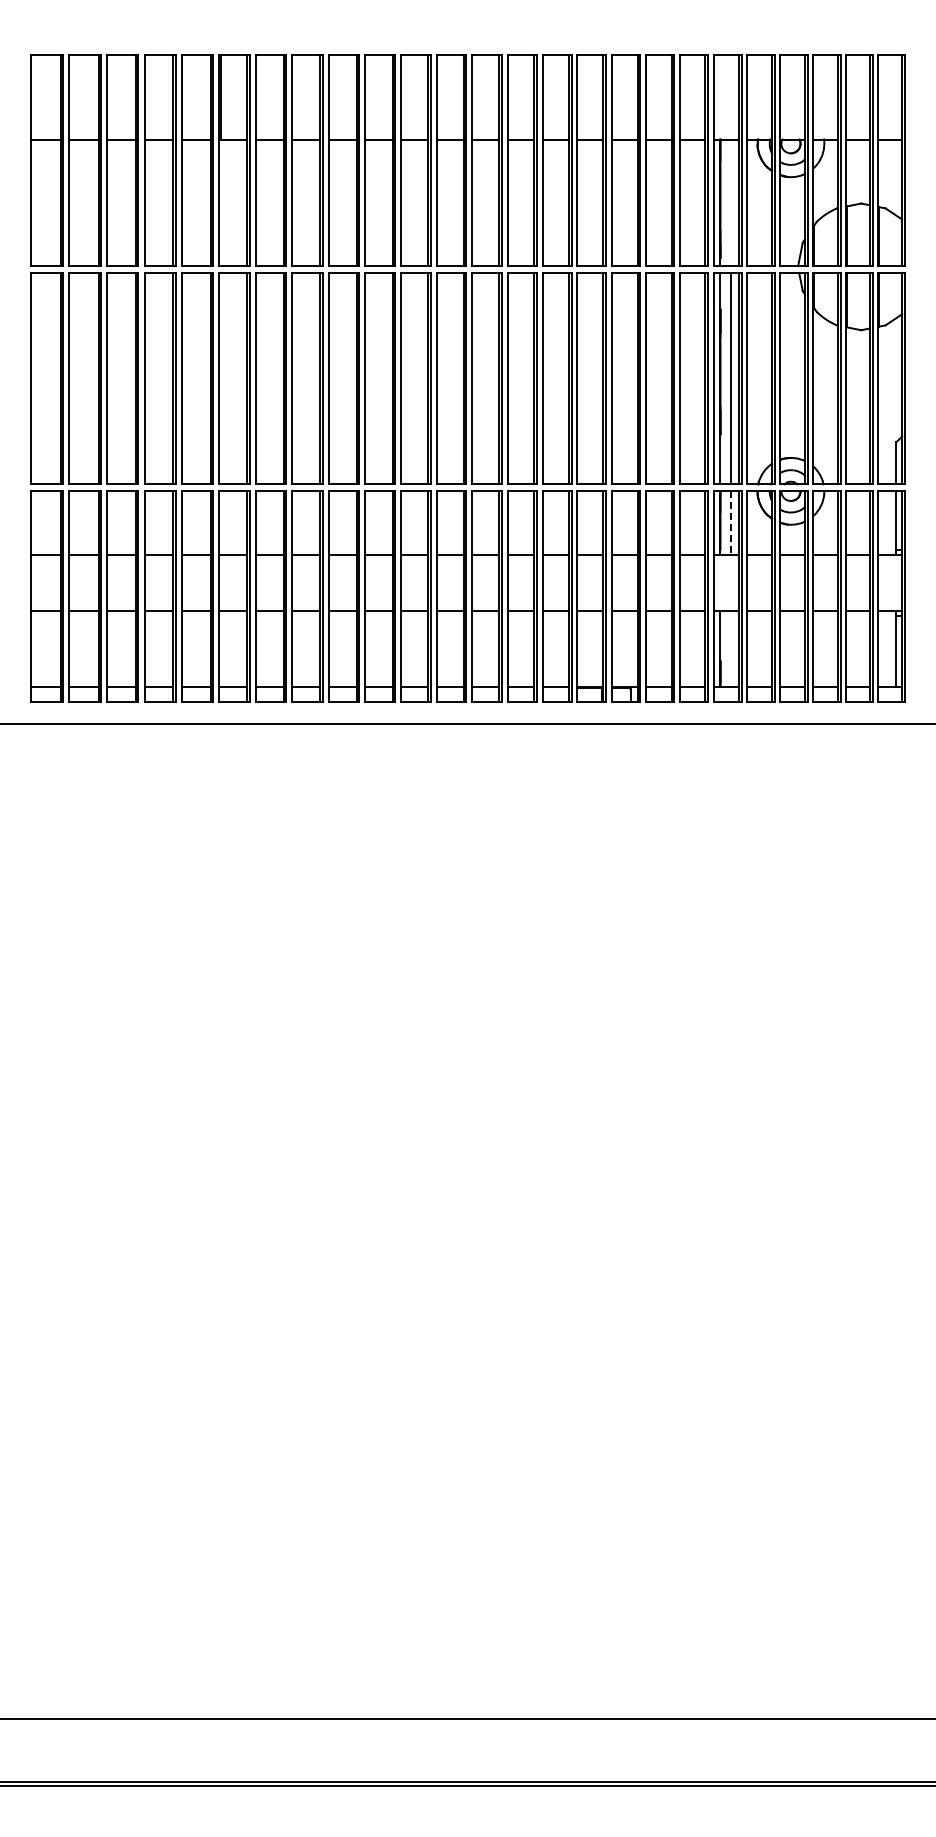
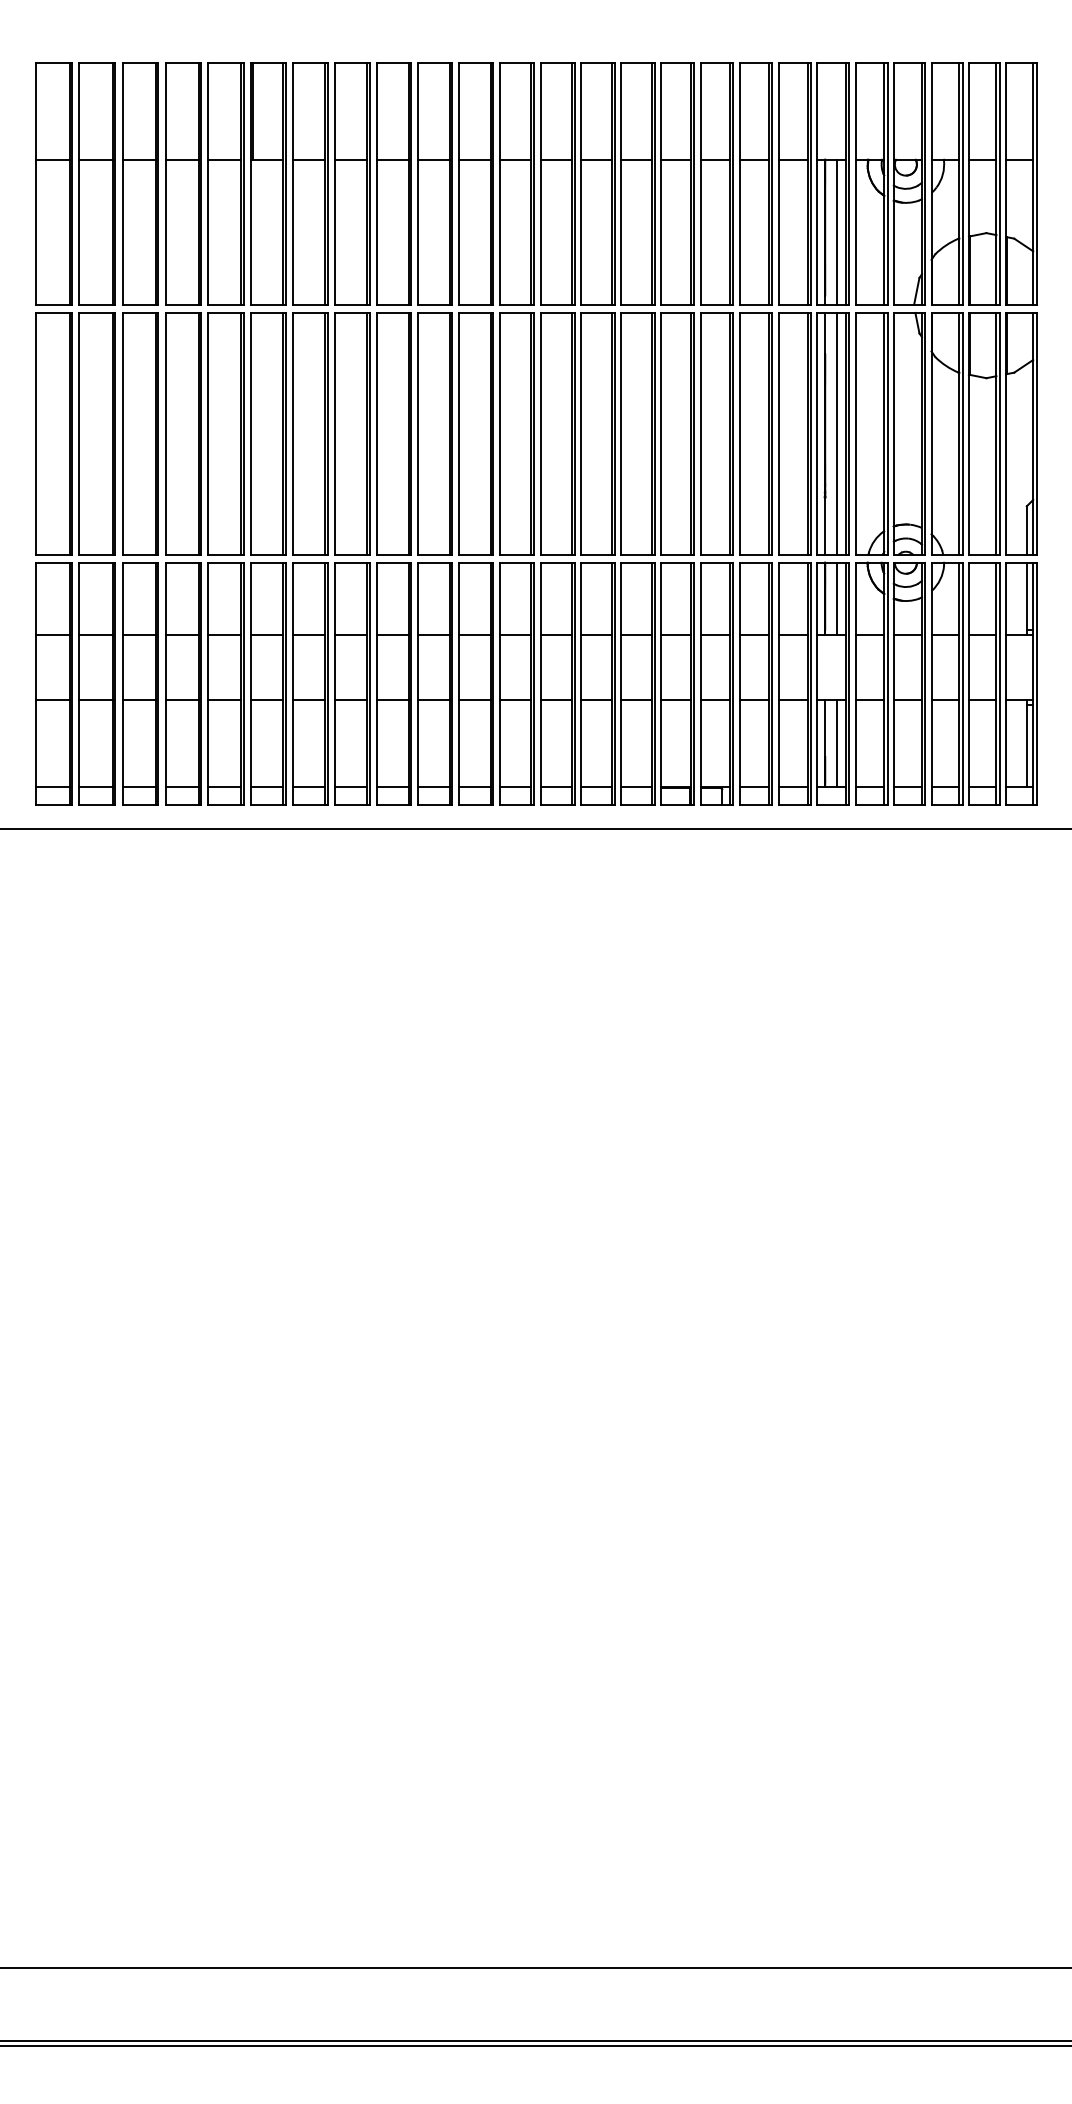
line: (731, 202) -> (837, 231), added
line: (731, 523) -> (837, 599), dashed -> solid
line: (731, 648) -> (837, 742), added

